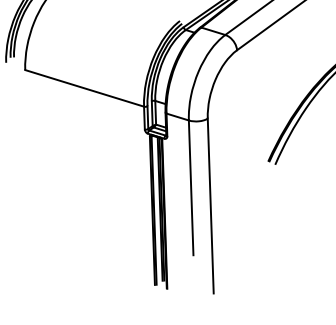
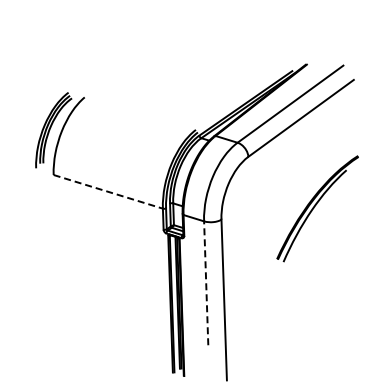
line: (84, 88) -> (108, 191), solid -> dashed
line: (191, 188) -> (206, 283), solid -> dashed

